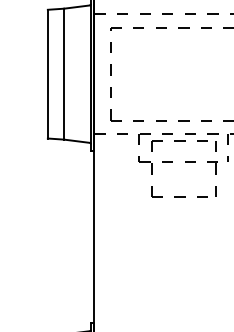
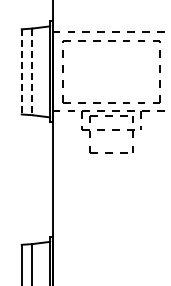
line: (47, 73) -> (21, 71), solid -> dashed
line: (64, 75) -> (32, 72), solid -> dashed

